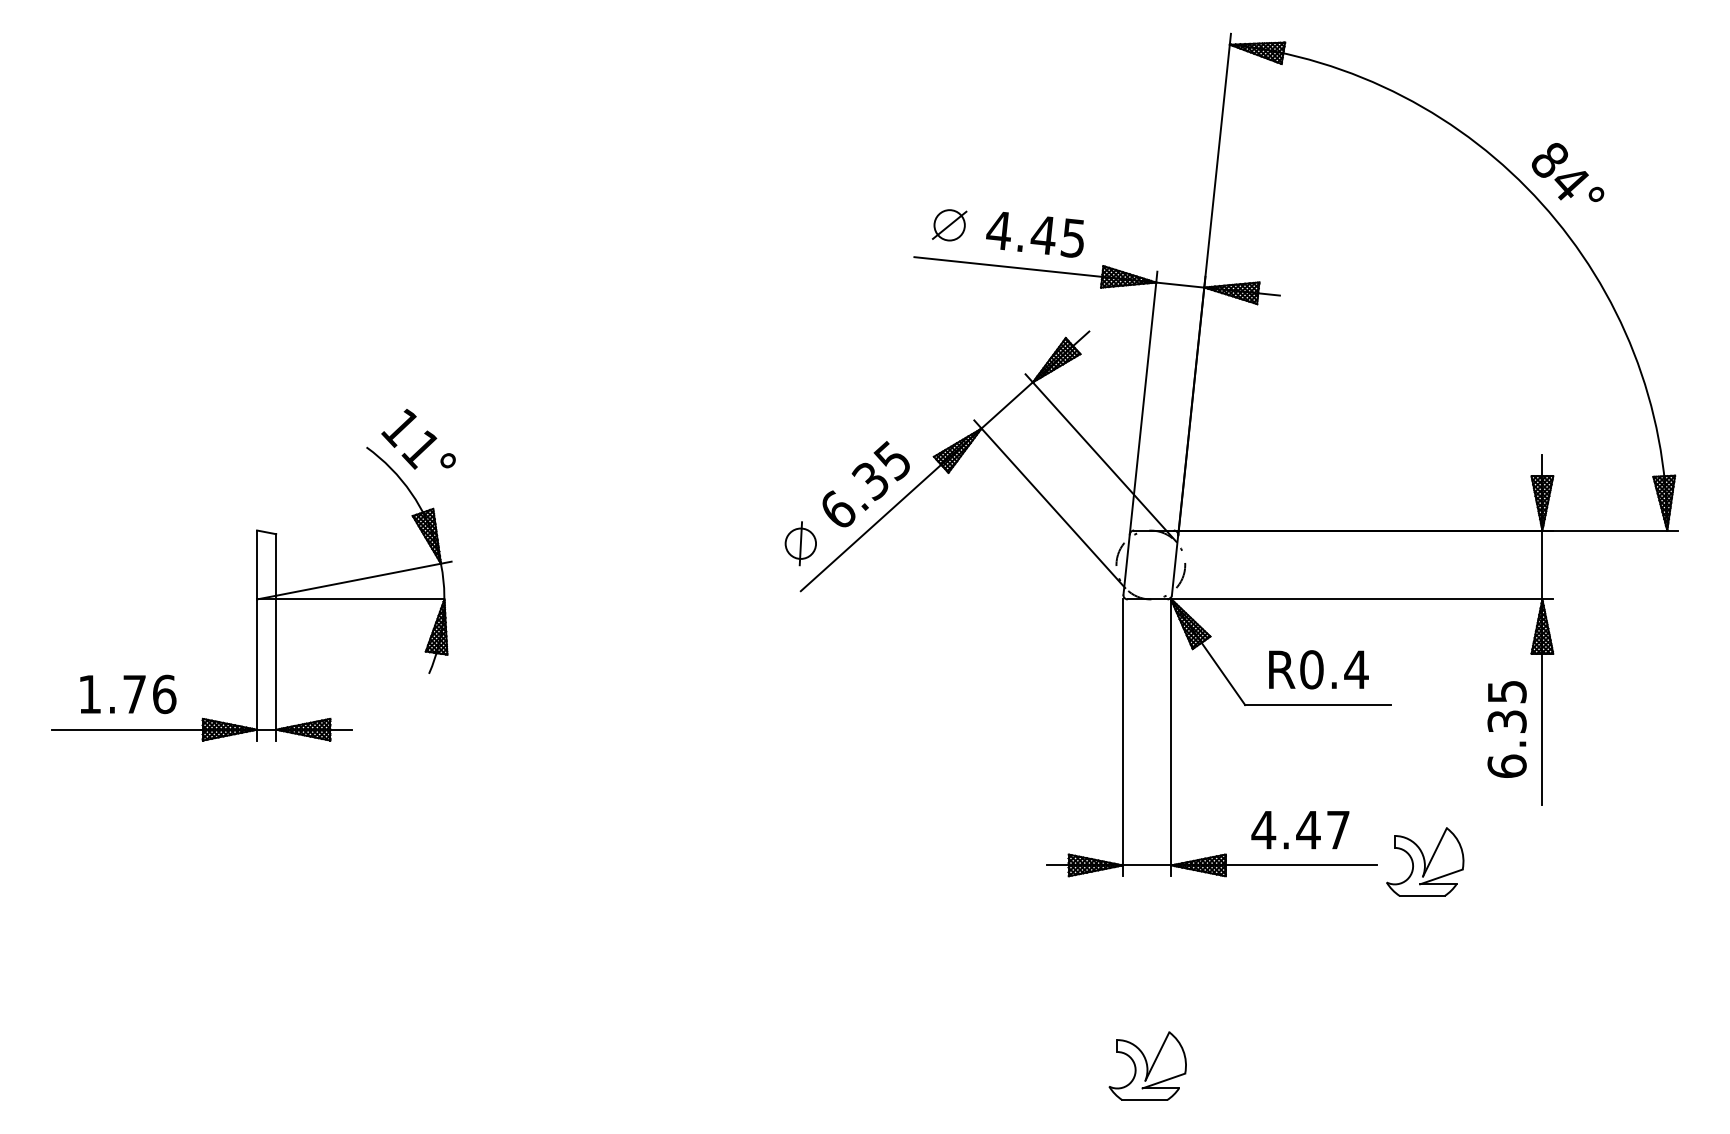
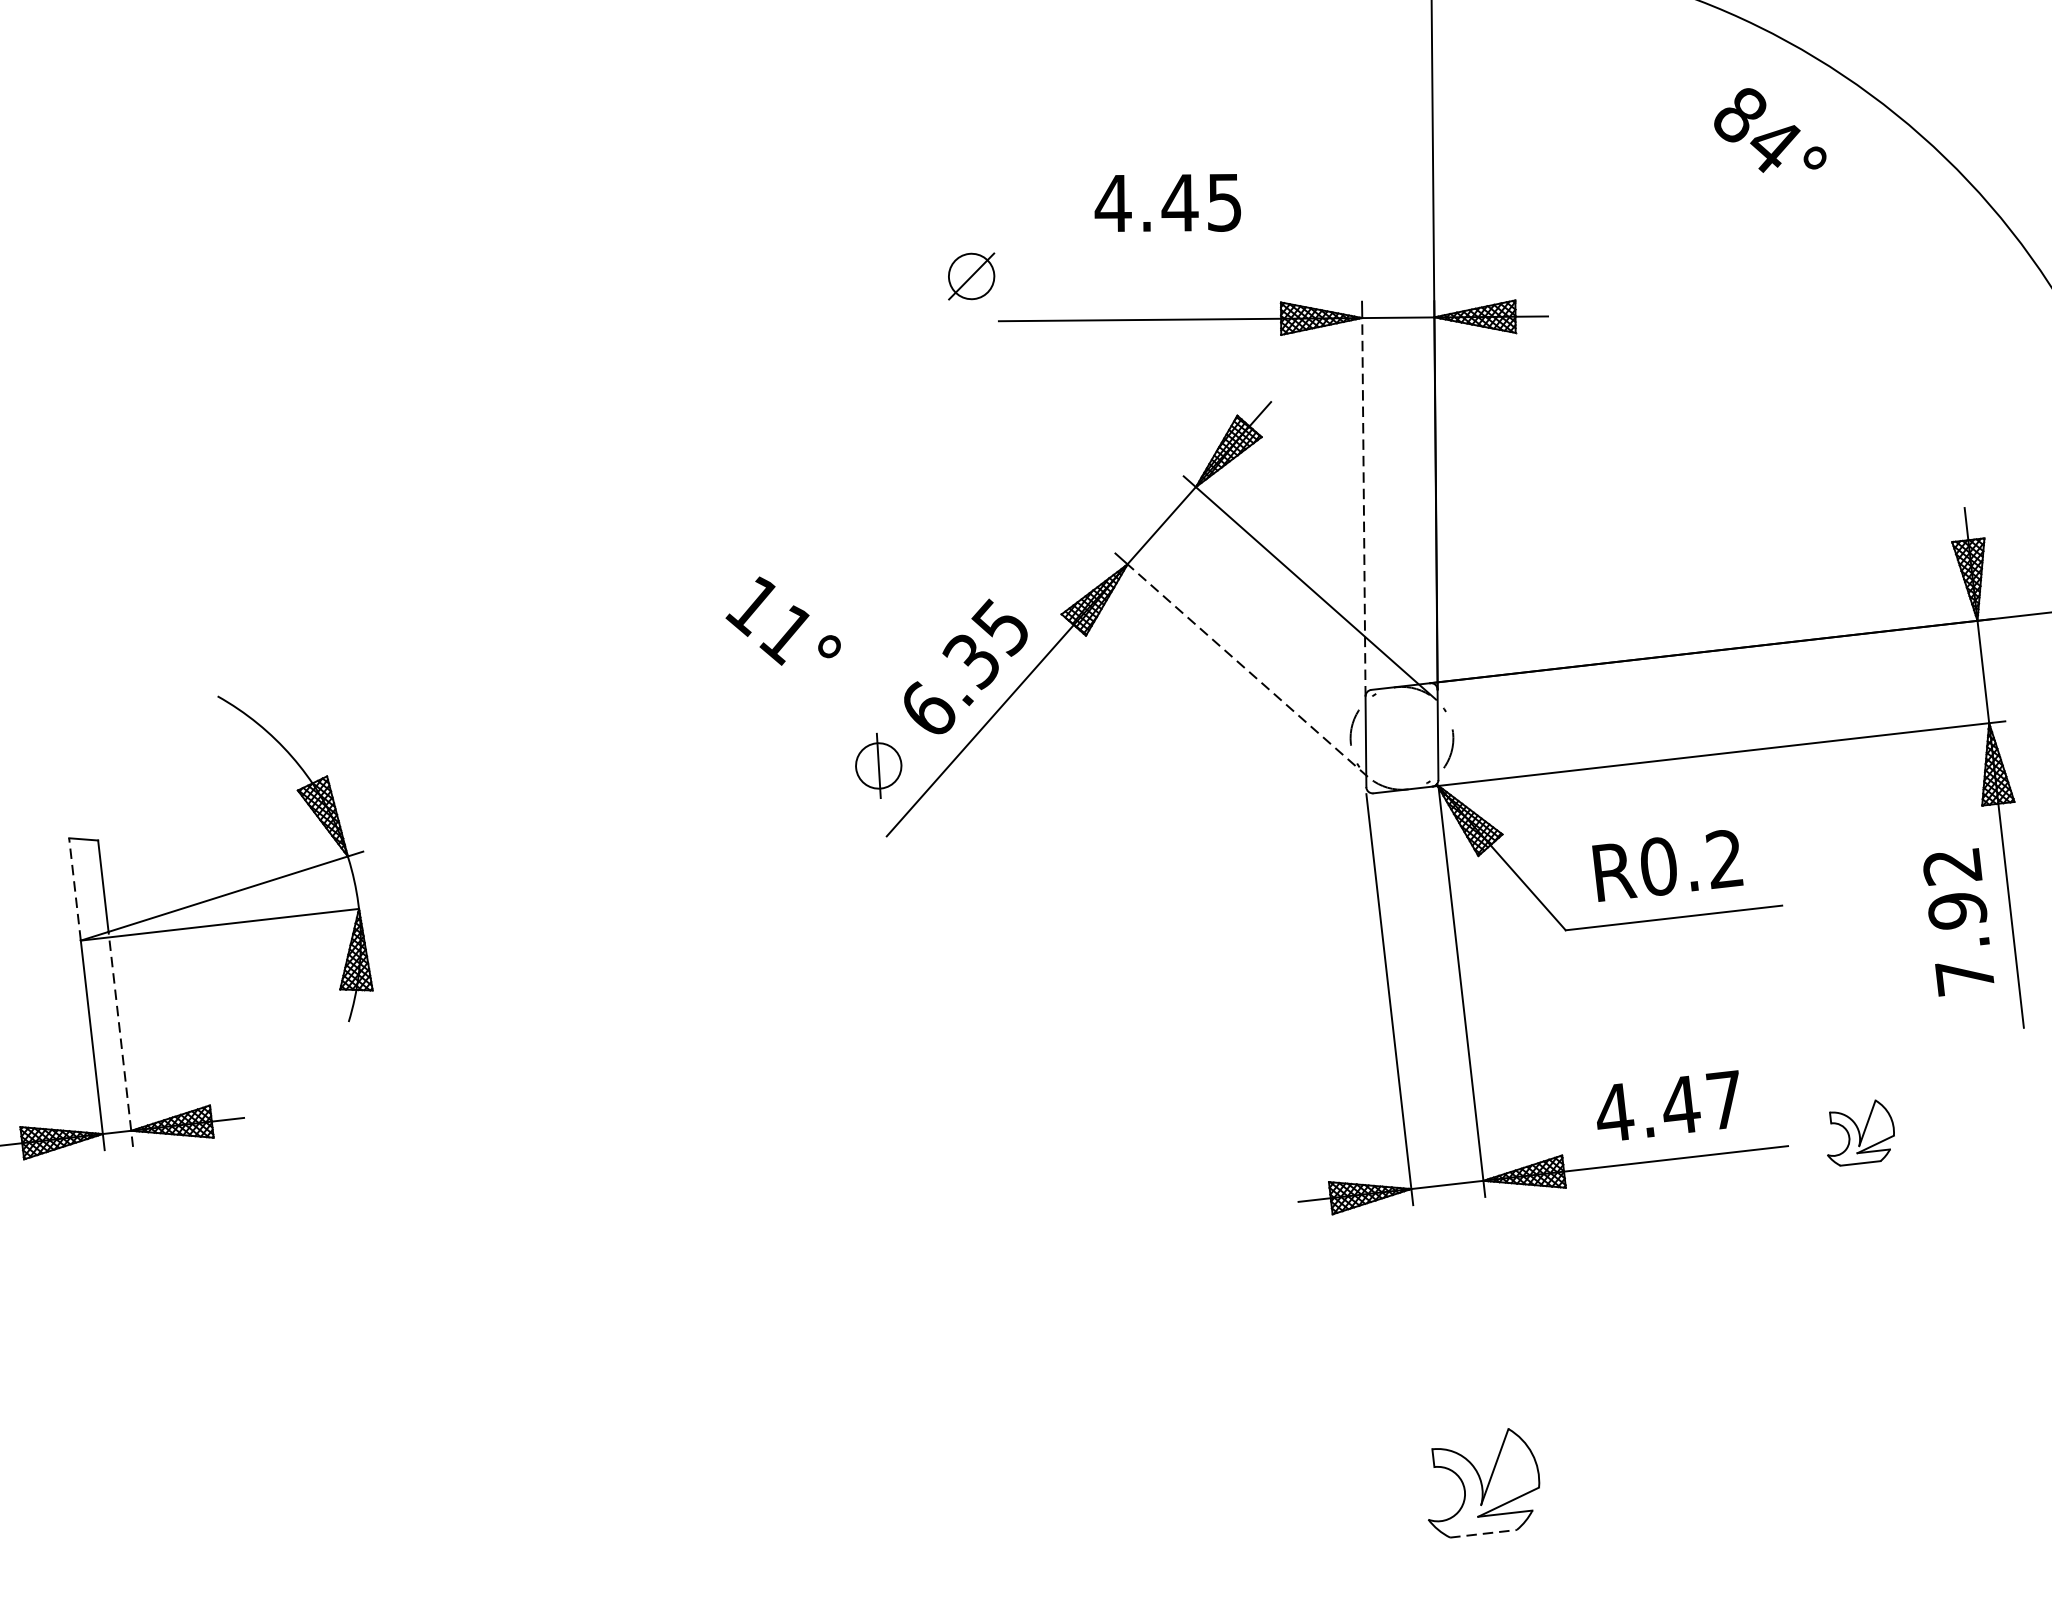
text: (1568, 172) -> (1769, 130), moved
part: (949, 225) -> (971, 276), moved
text: (1034, 234) -> (1166, 203), moved
line: (1143, 408) -> (1364, 507), solid -> dashed
text: (418, 439) -> (781, 620), moved
line: (1053, 507) -> (1247, 669), solid -> dashed
line: (257, 564) -> (75, 888), solid -> dashed
line: (276, 667) -> (121, 1038), solid -> dashed
text: (1356, 669) -> (1724, 858), R0.4 -> R0.2
text: (1506, 729) -> (1957, 922), 6.35 -> 7.92
part: (1425, 861) -> (1859, 1132), size x0.6
line: (1145, 1100) -> (1484, 1534), solid -> dashed

